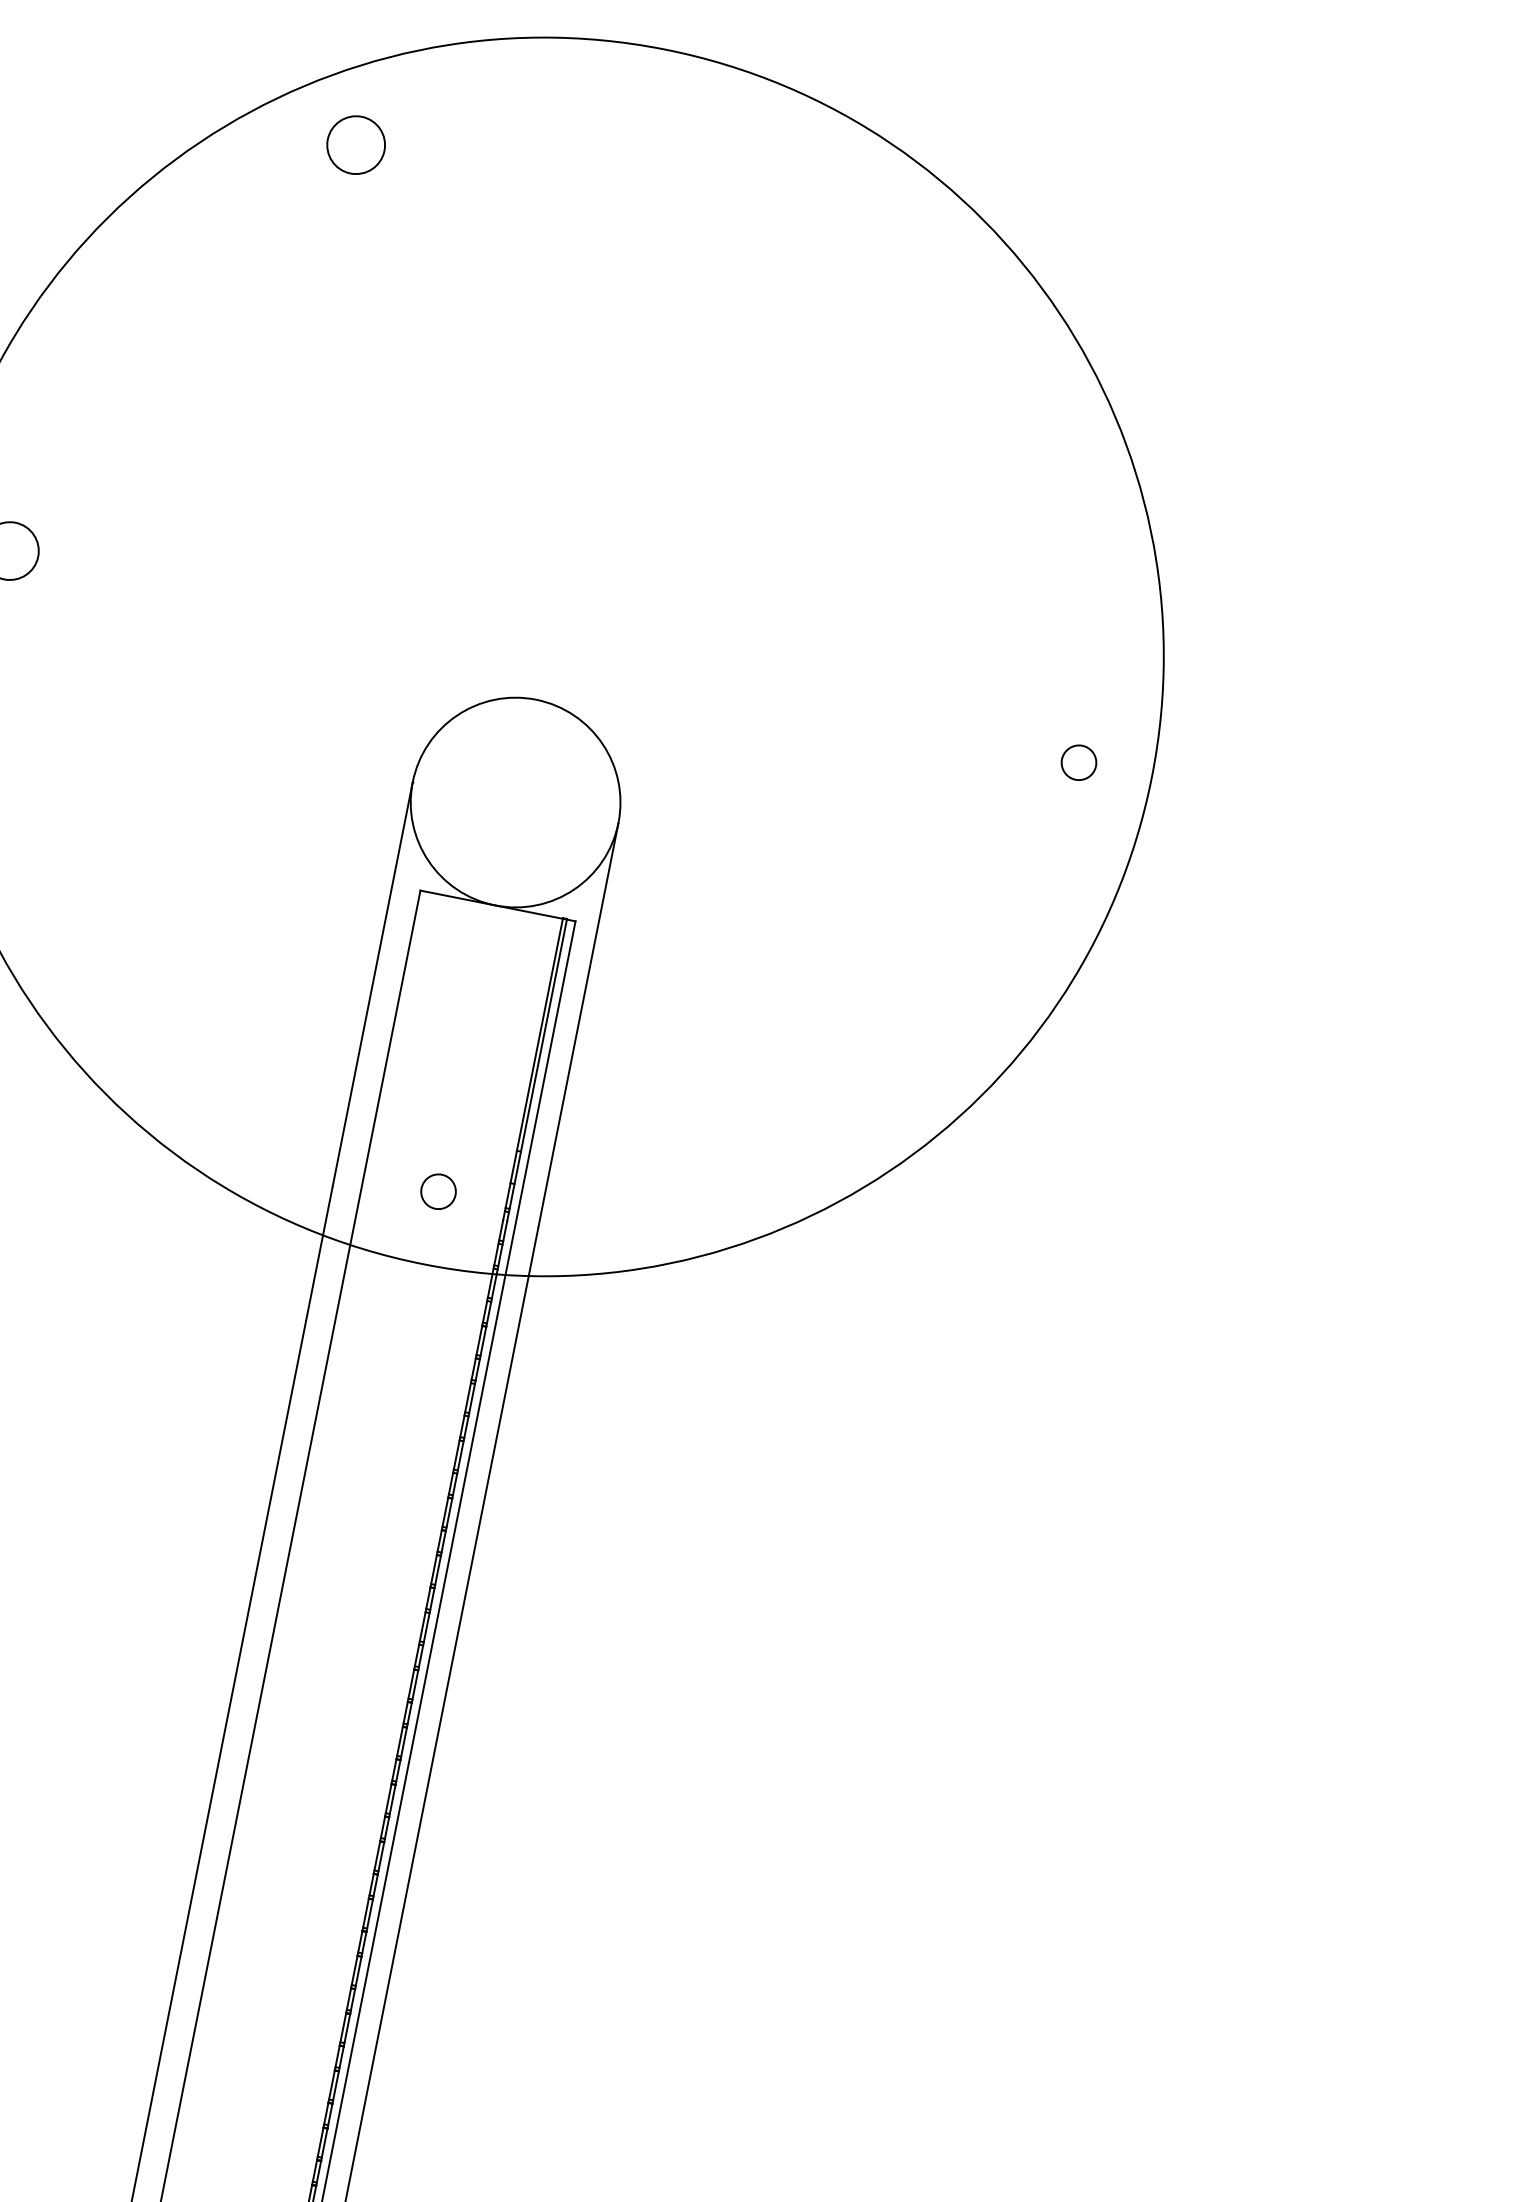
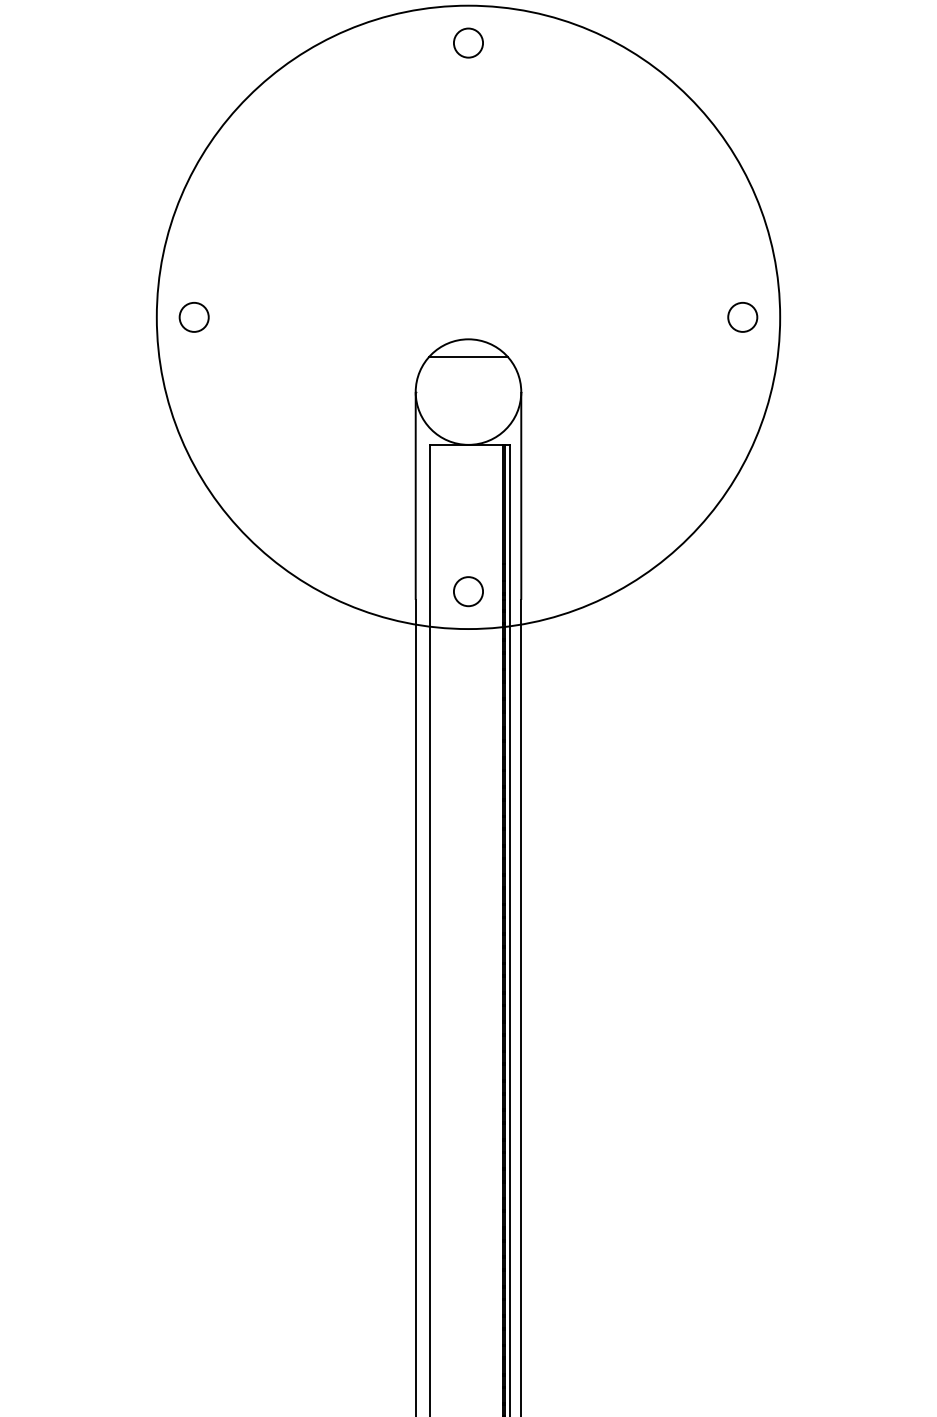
circle: (356, 143) -> (468, 42), moved
line: (529, 733) -> (468, 356), added
circle: (1078, 760) -> (742, 316), size x1.67
circle: (438, 1191) -> (468, 591), size x1.67

